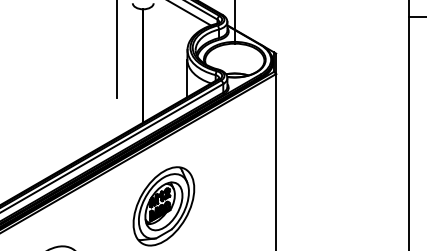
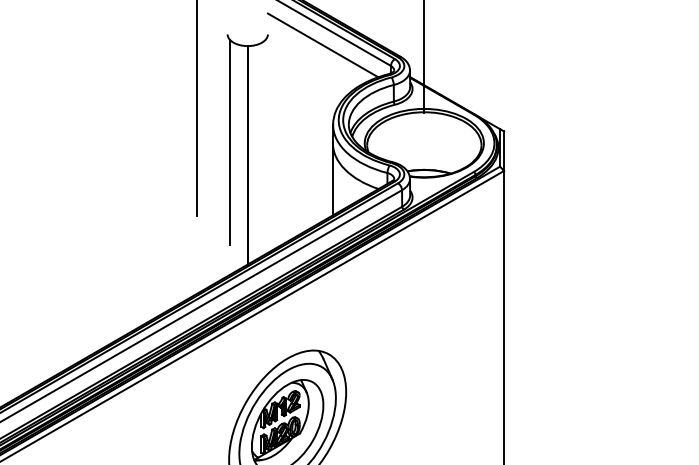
line: (134, 59) -> (230, 142), added

